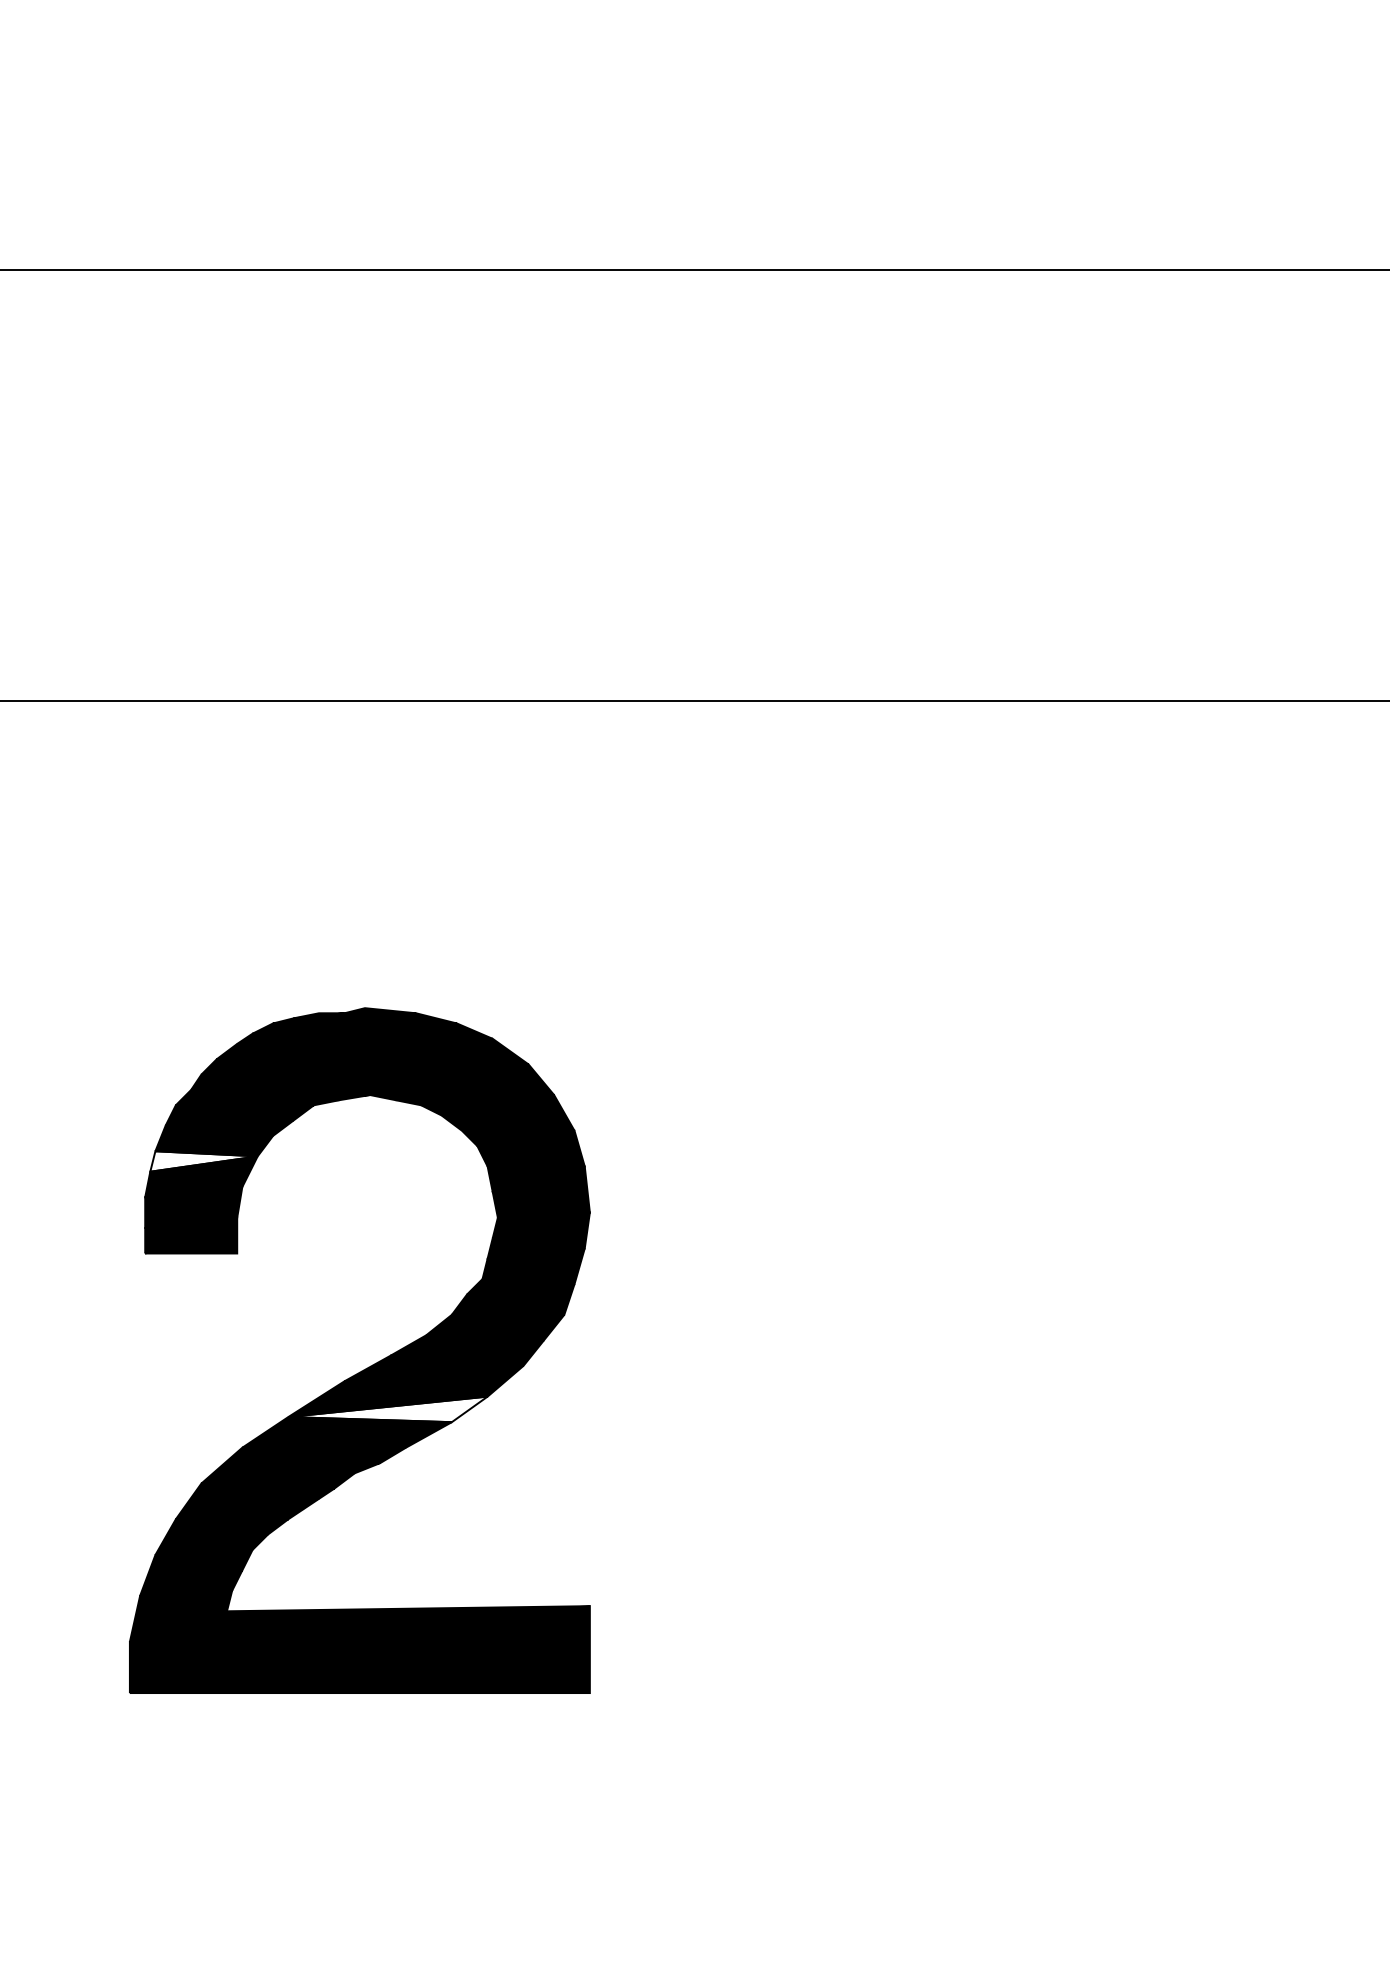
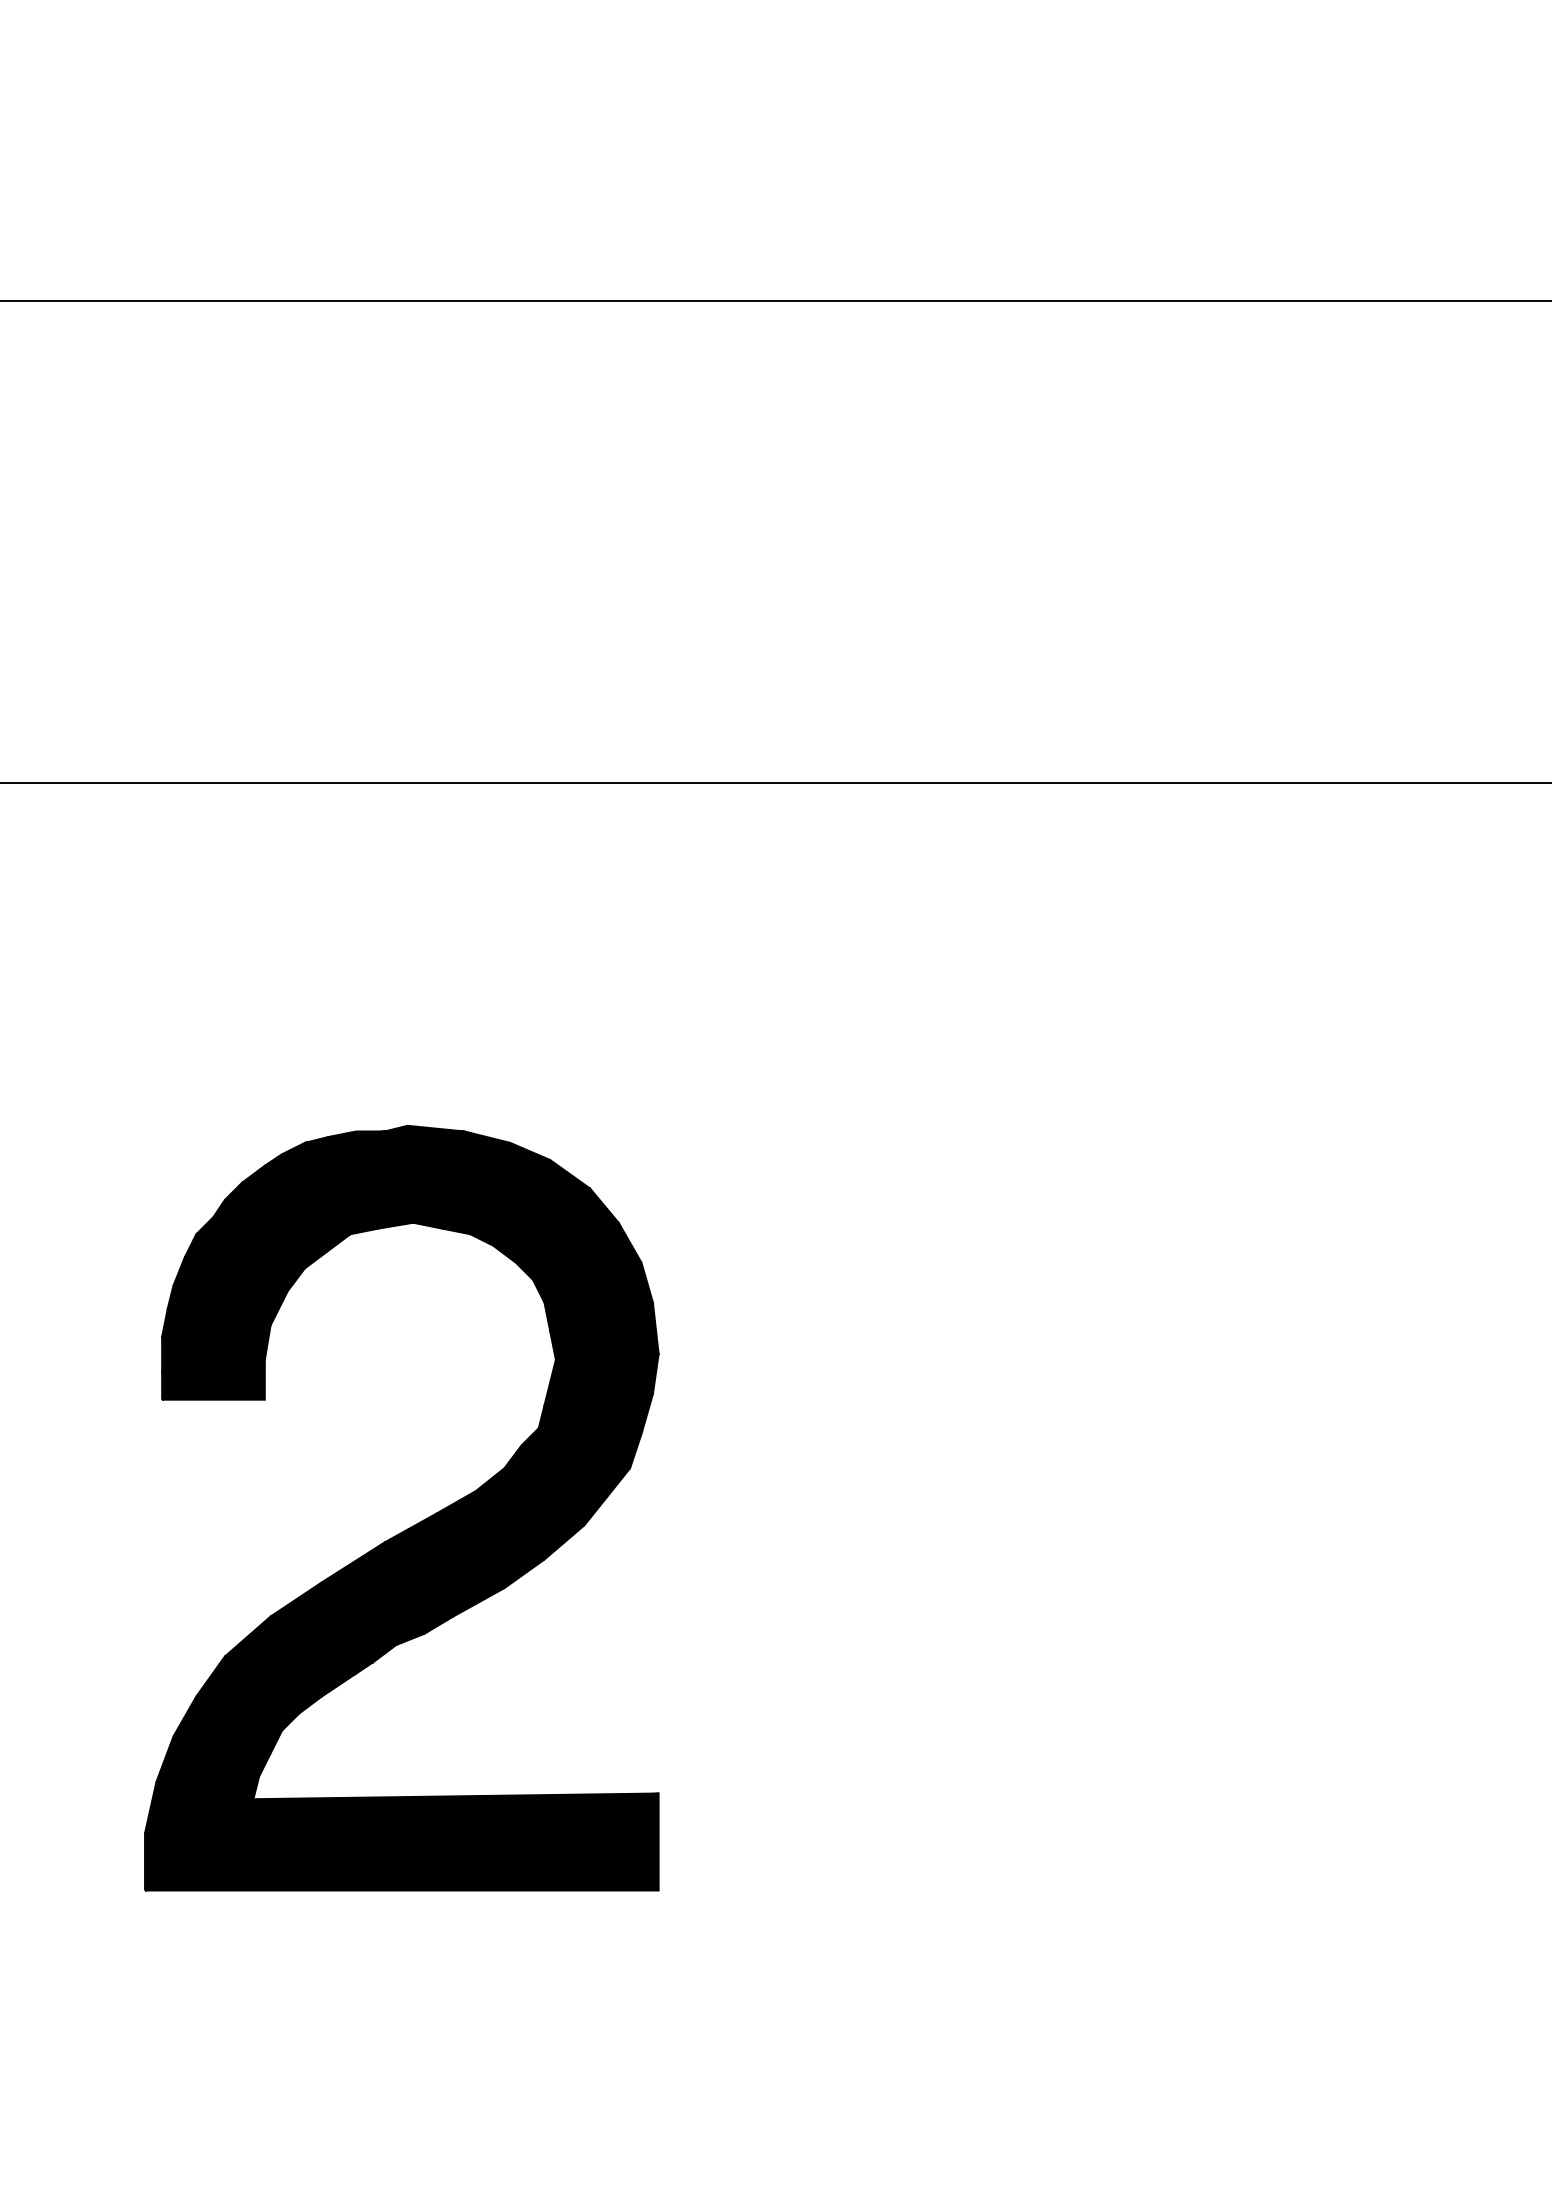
fill: (203, 1161) -> (227, 1296), added
fill: (387, 1409) -> (432, 1573), added

